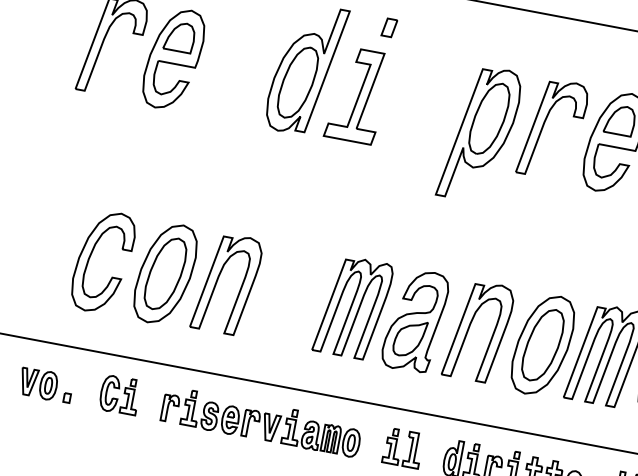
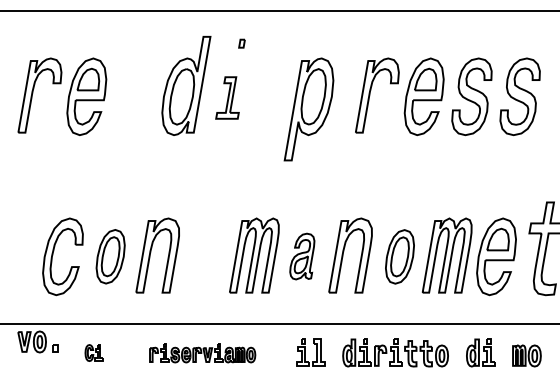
part: (388, 27) -> (241, 43), size x0.6
part: (357, 94) -> (227, 97), size x0.6
part: (479, 134) -> (308, 109), moved
part: (165, 273) -> (110, 256), size x0.7
part: (415, 320) -> (302, 256), size x0.6
part: (542, 344) -> (399, 256), size x0.7
part: (45, 384) -> (37, 341), moved
part: (119, 394) -> (93, 352), size x0.6
part: (261, 421) -> (202, 352), size x0.7

